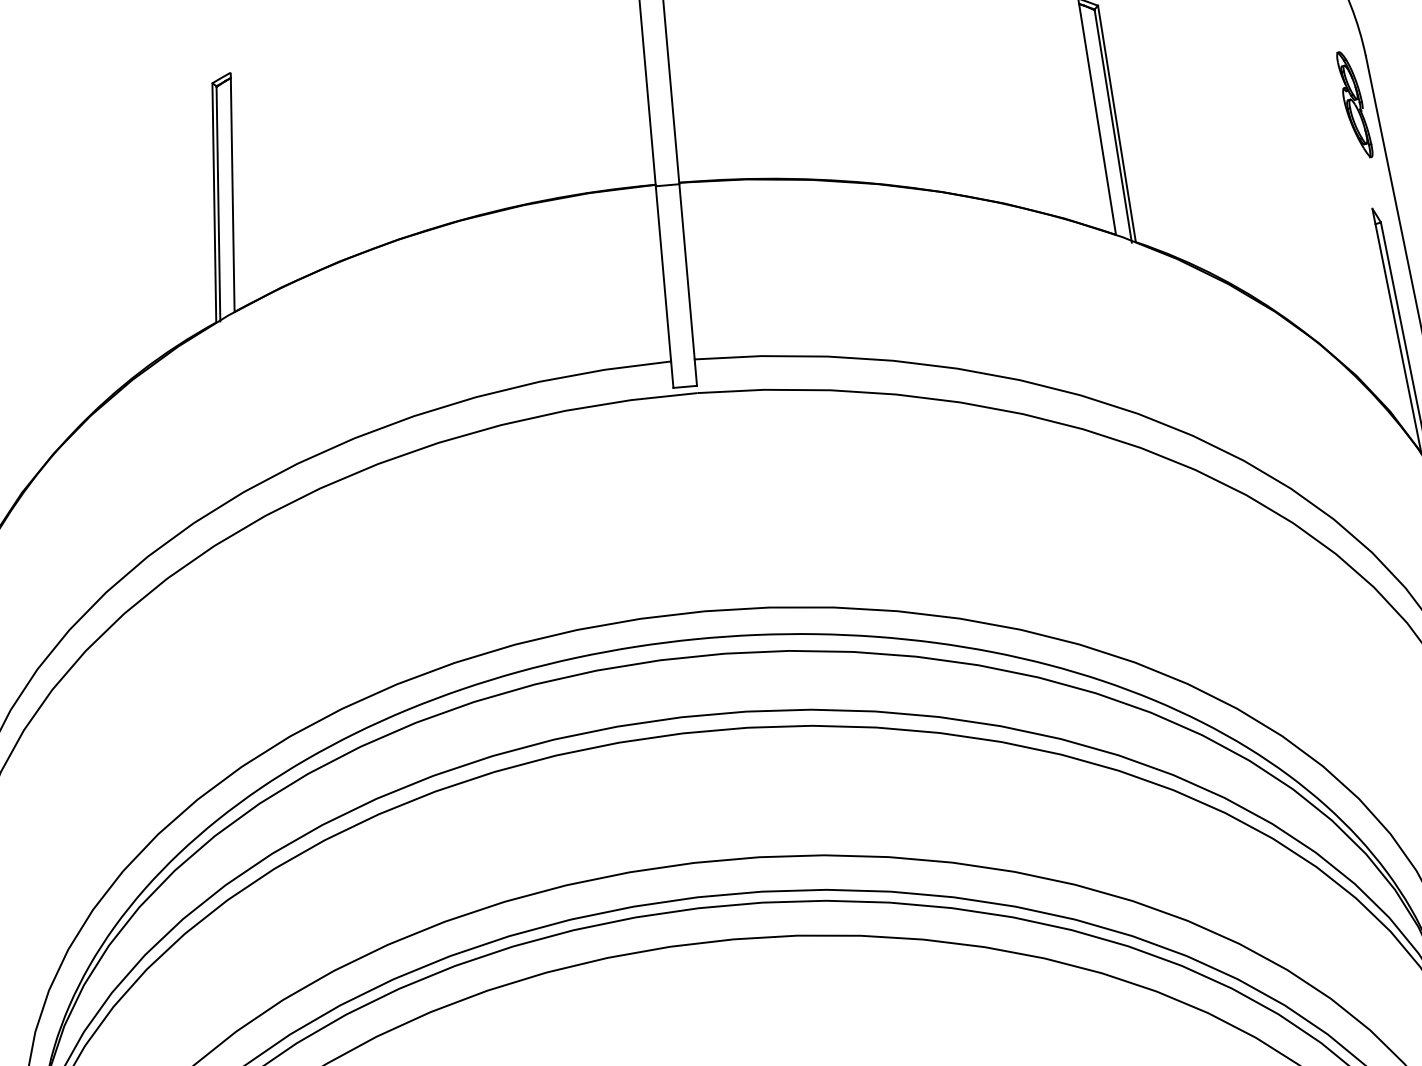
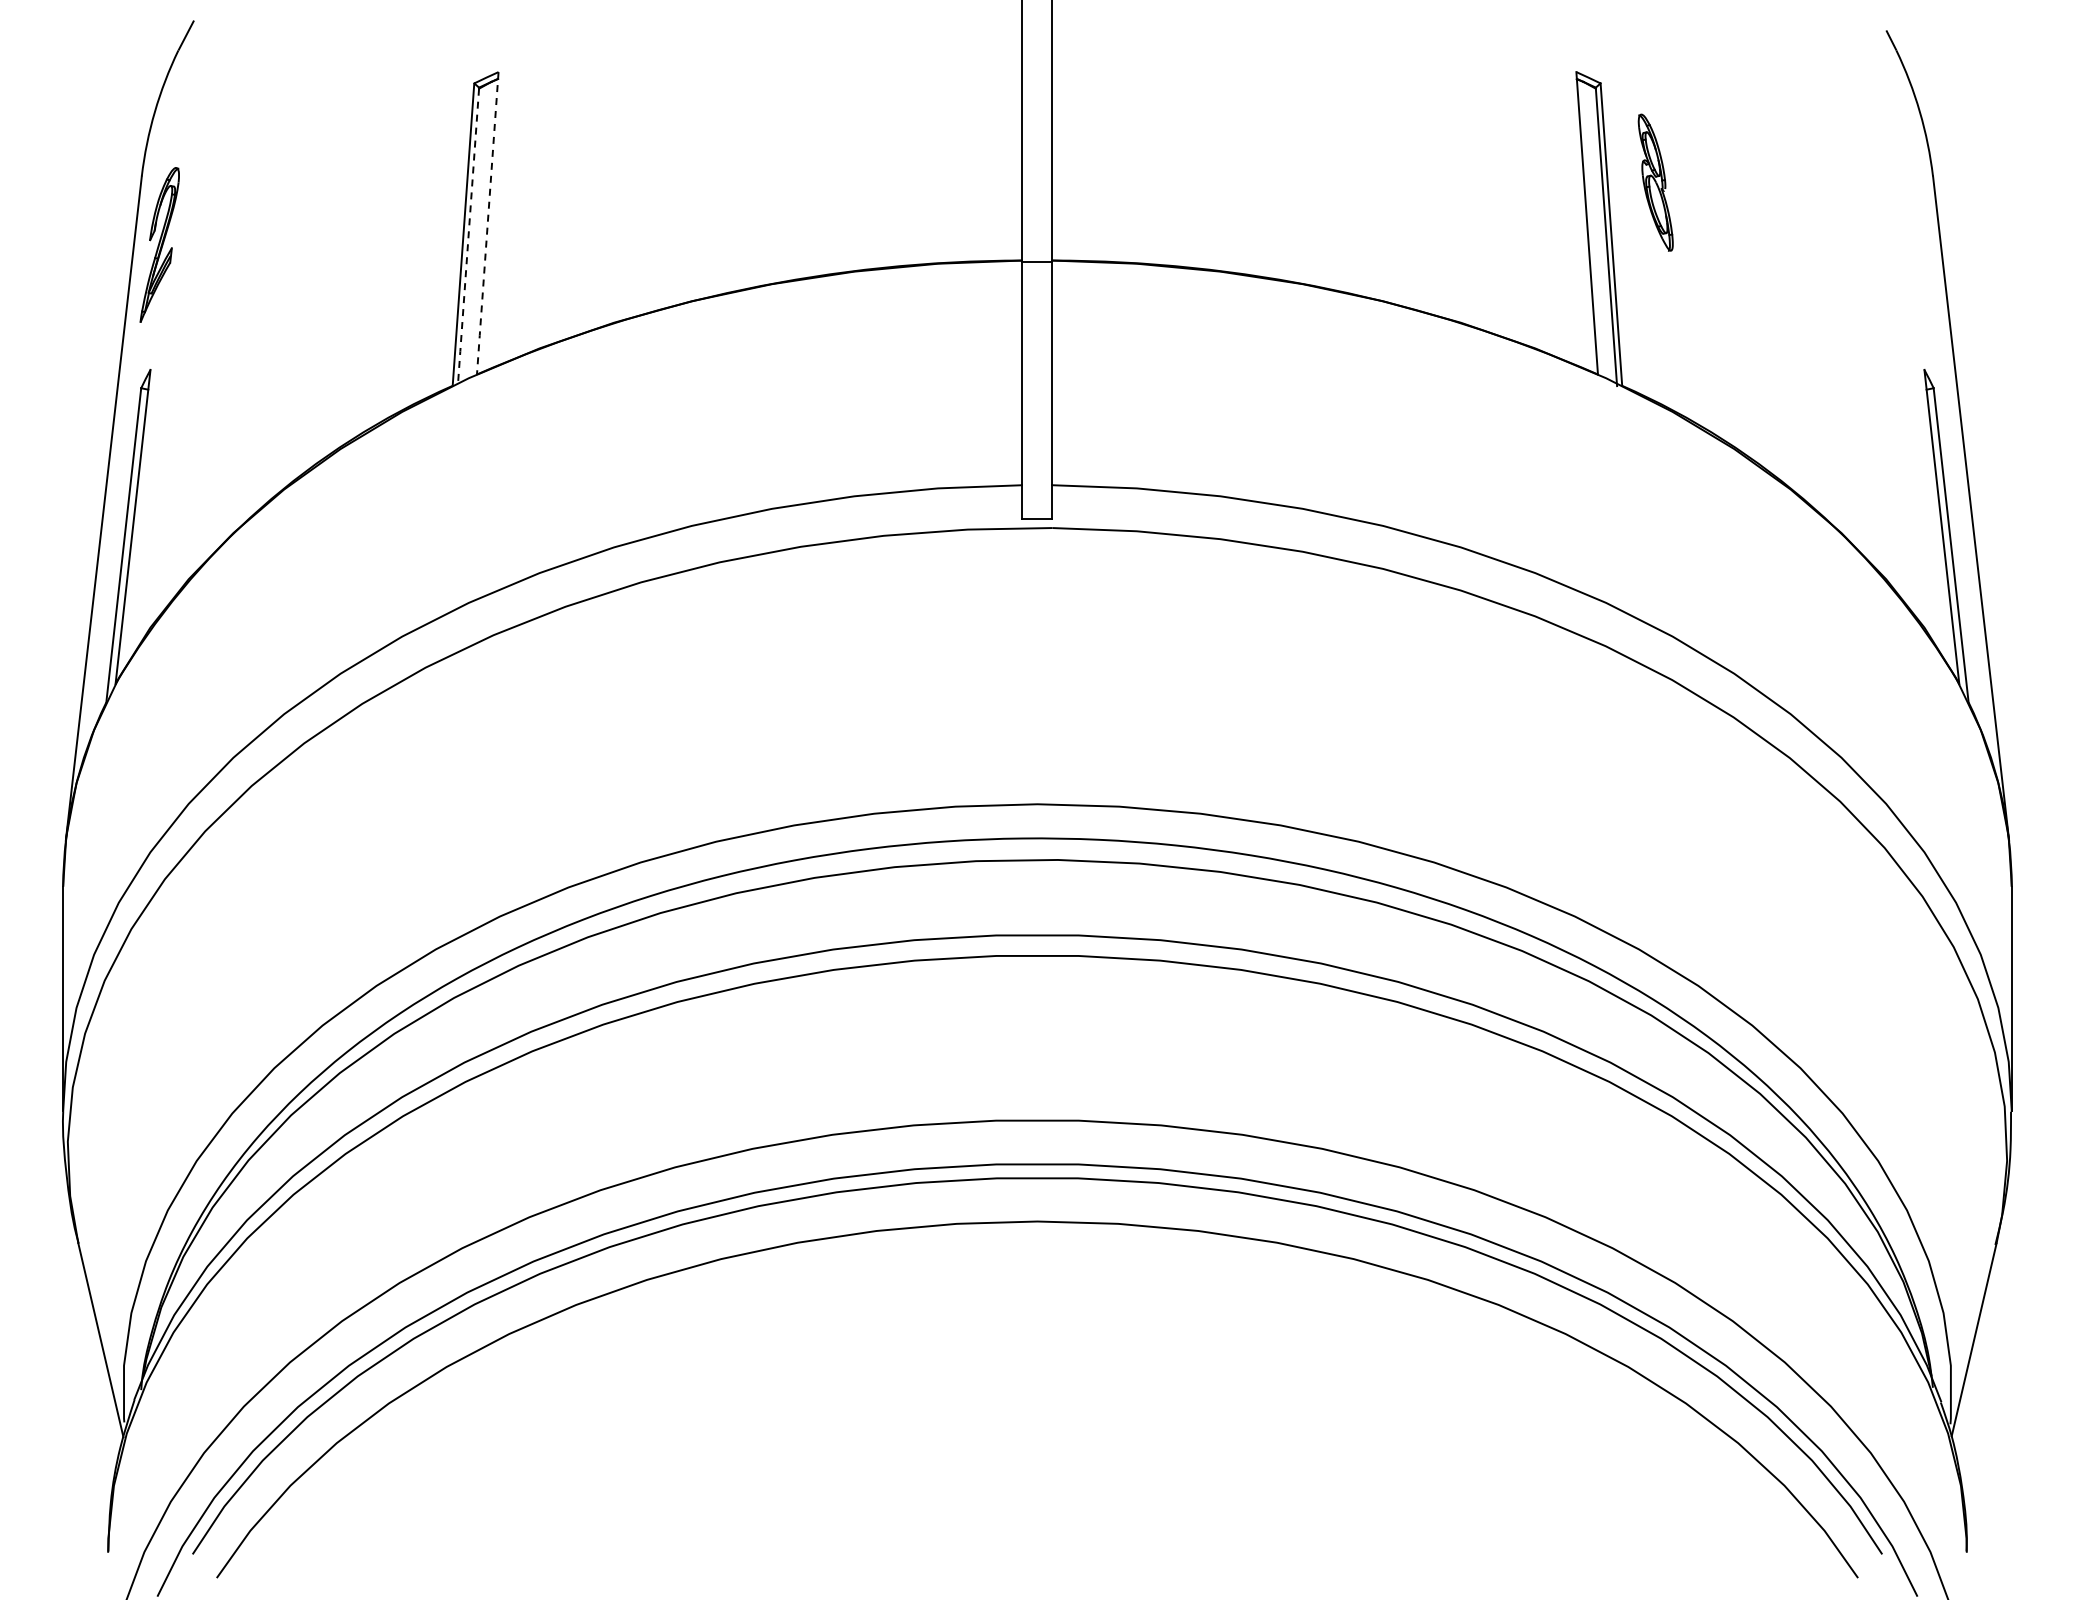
part: (1354, 104) -> (1655, 182), moved
line: (232, 193) -> (487, 224), solid -> dashed
line: (218, 205) -> (468, 238), solid -> dashed

